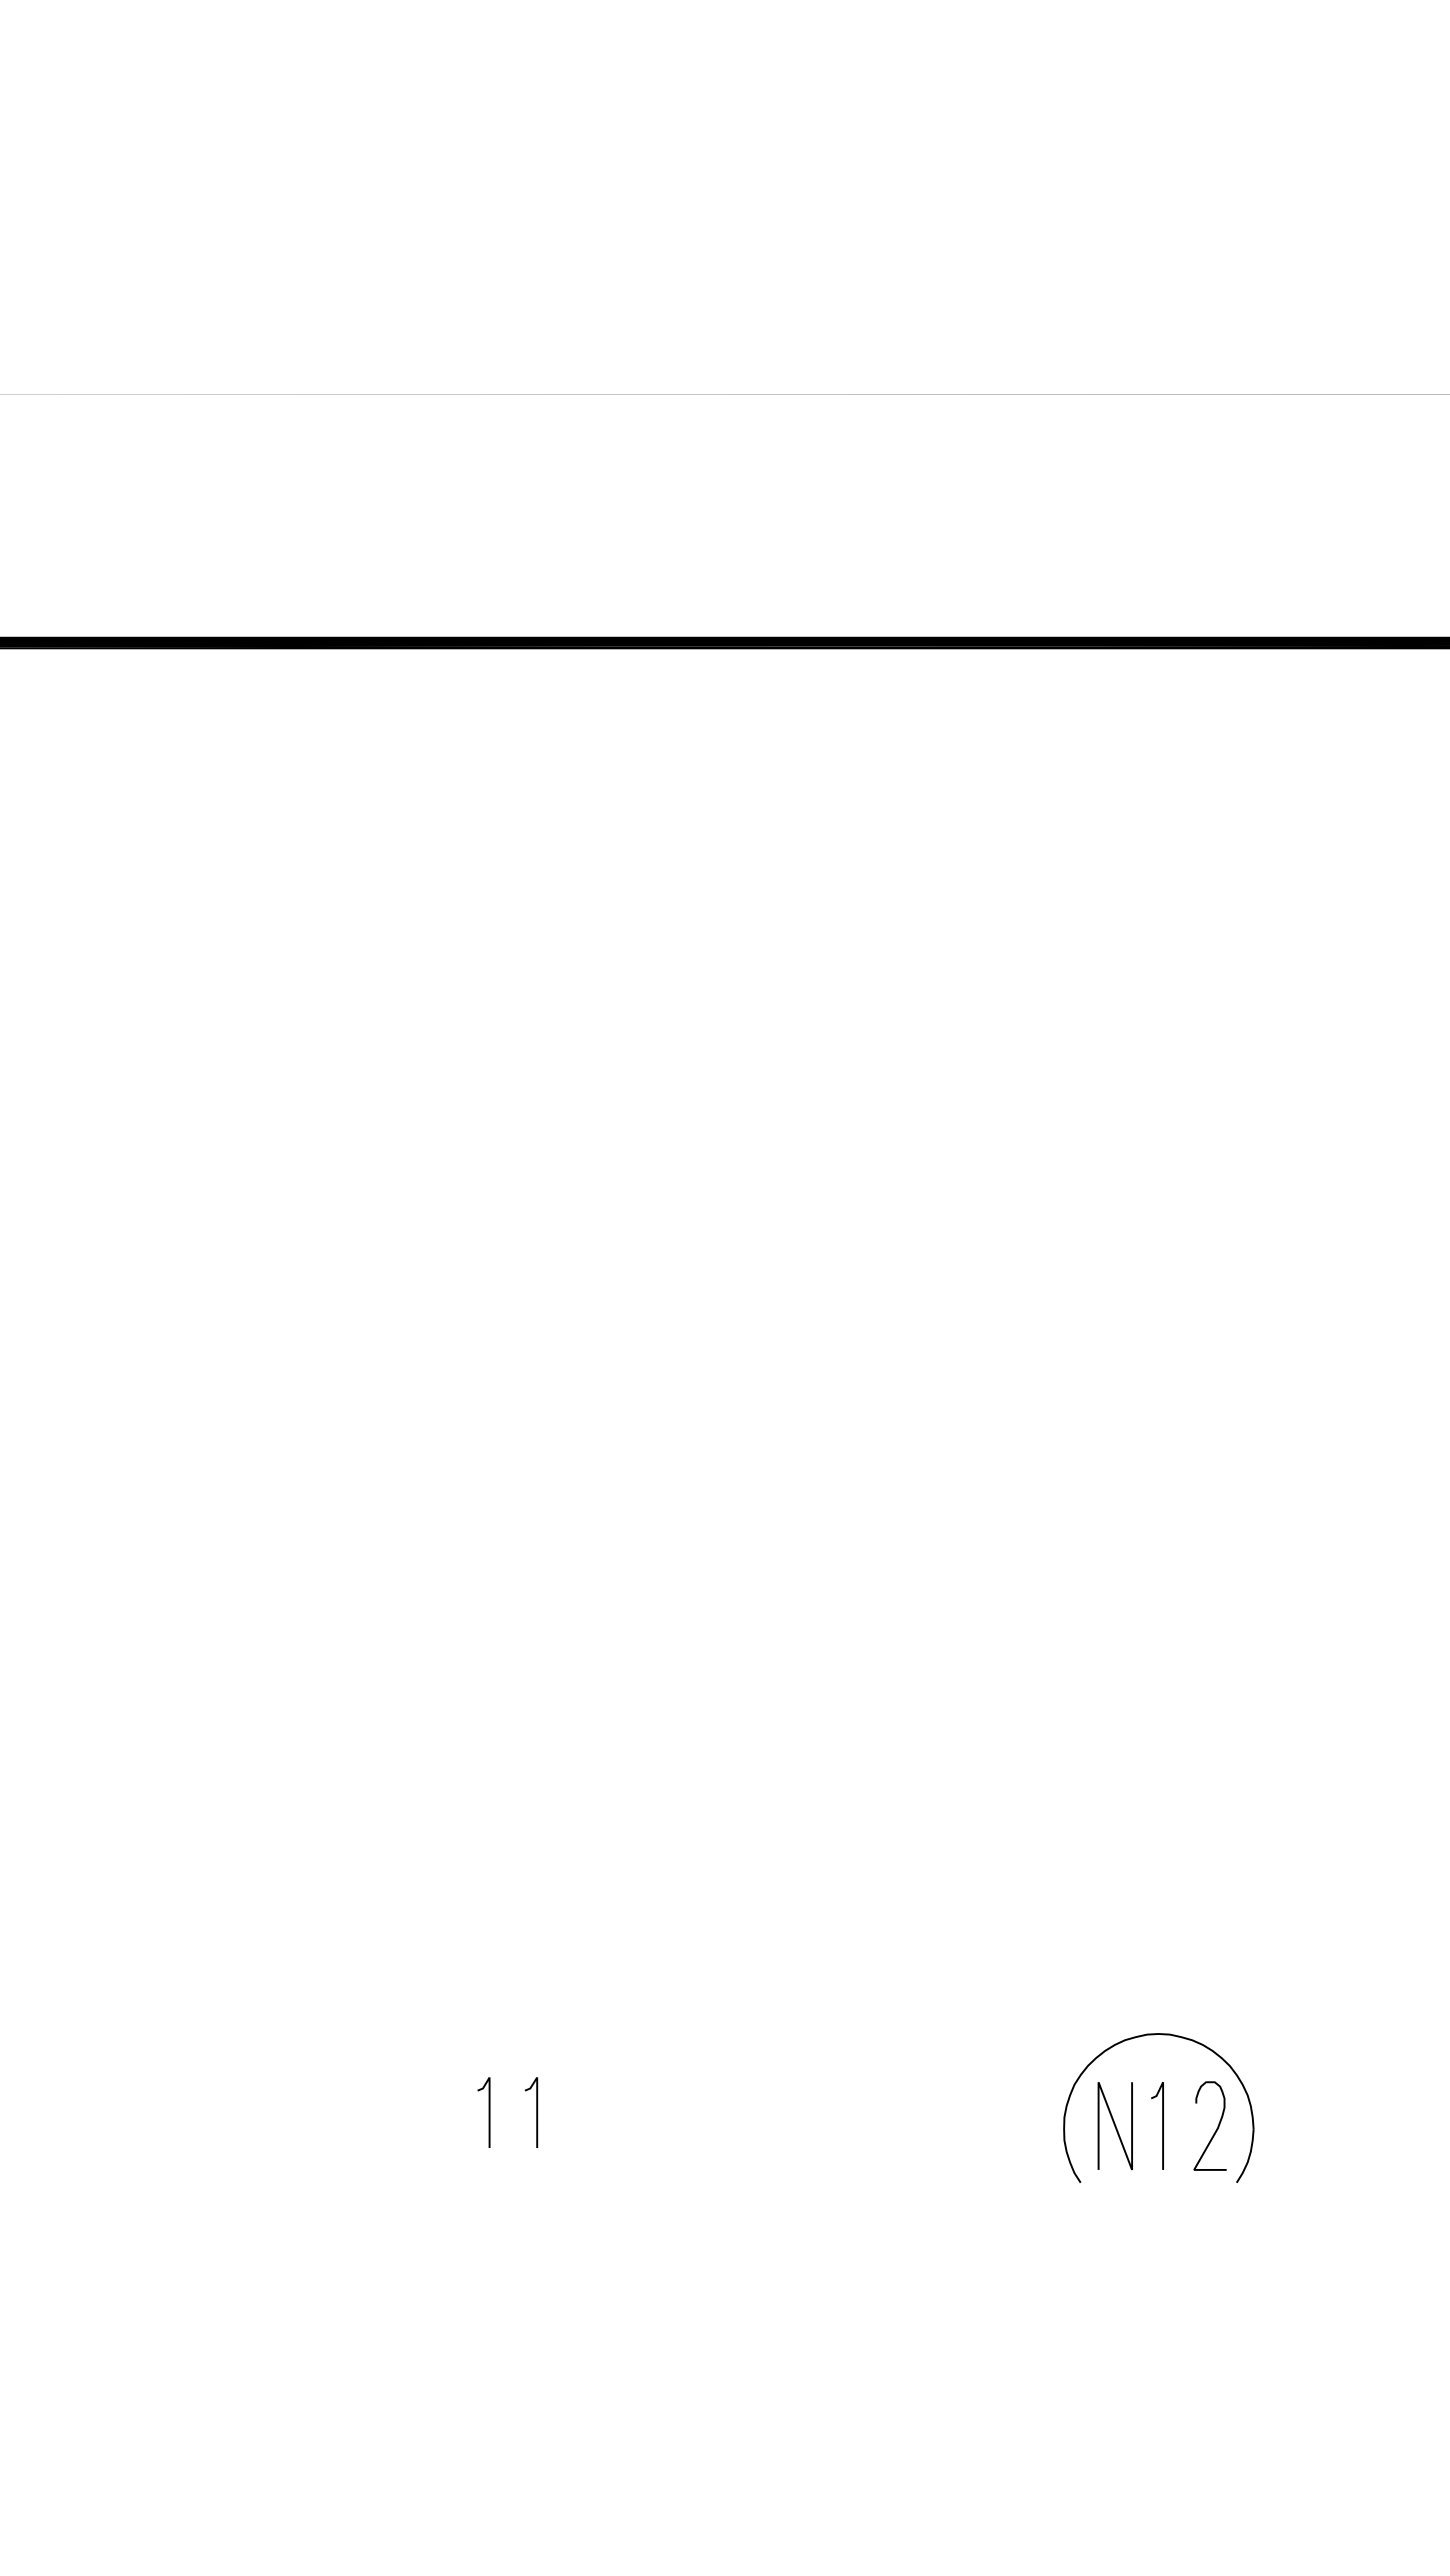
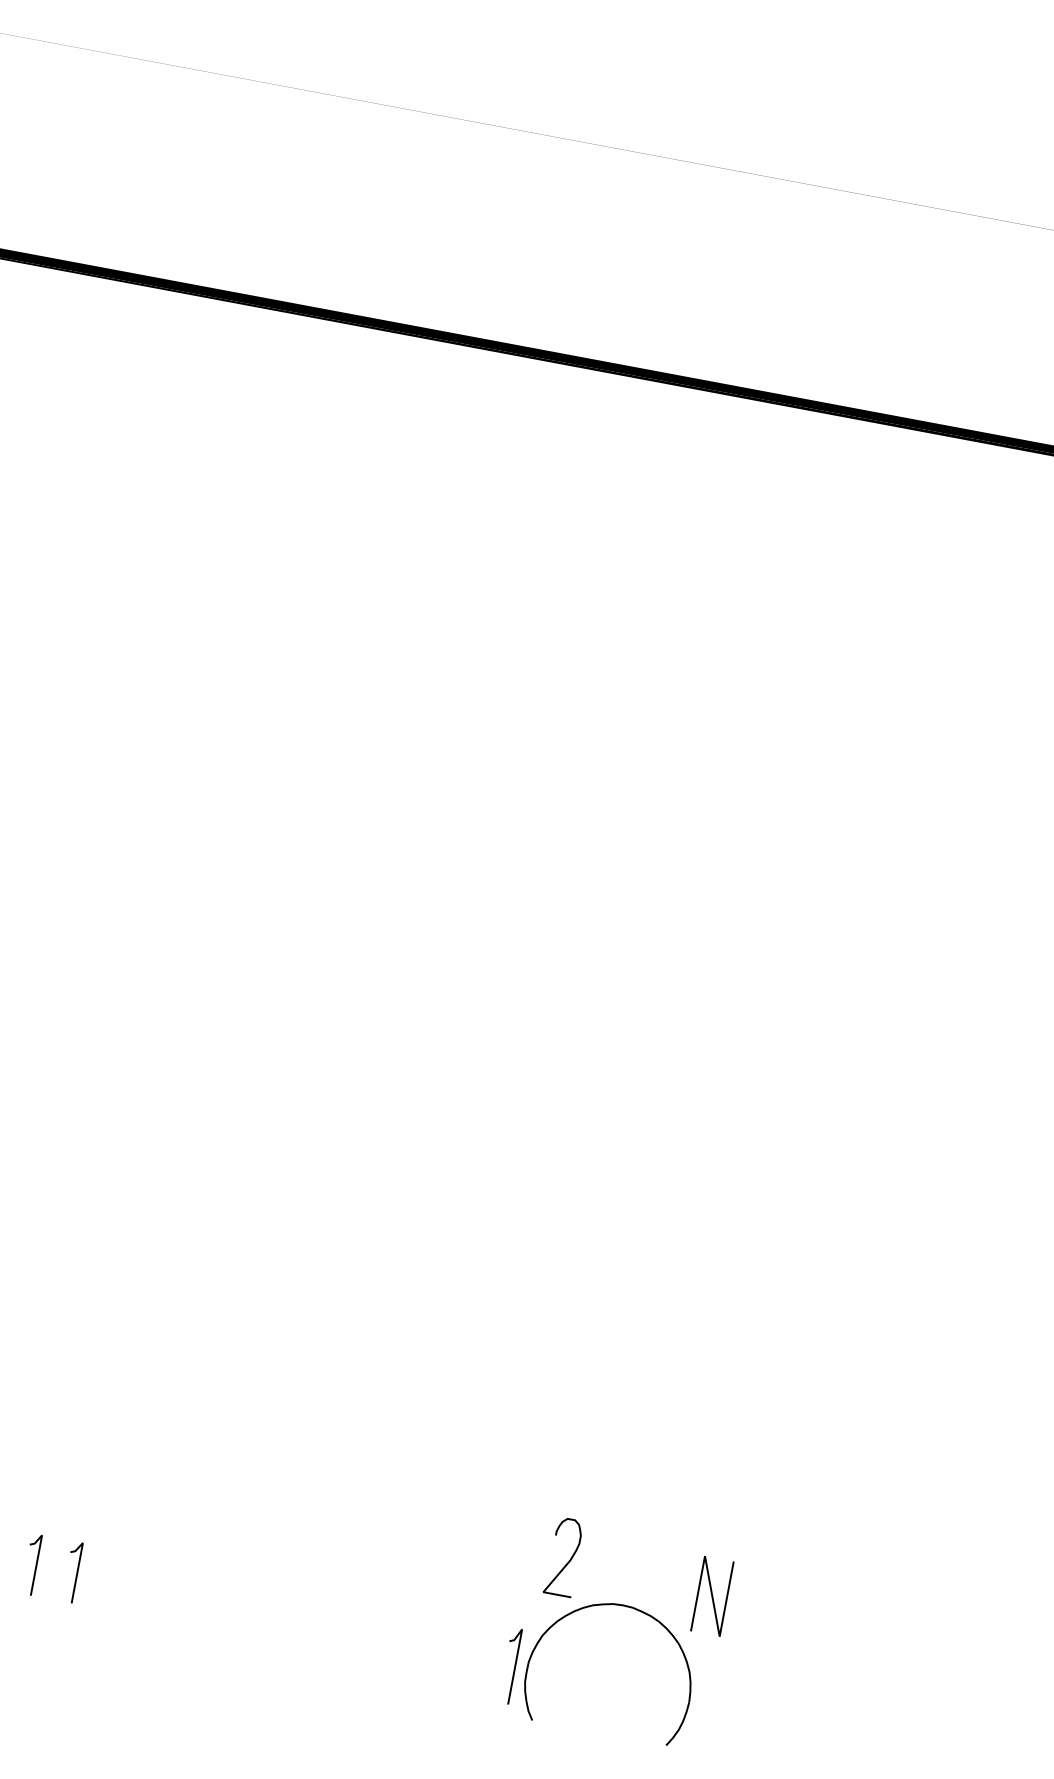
line: (1162, 2125) -> (514, 1666), moved
line: (1114, 2126) -> (711, 1596), moved
curve: (1216, 2128) -> (569, 1560), moved

